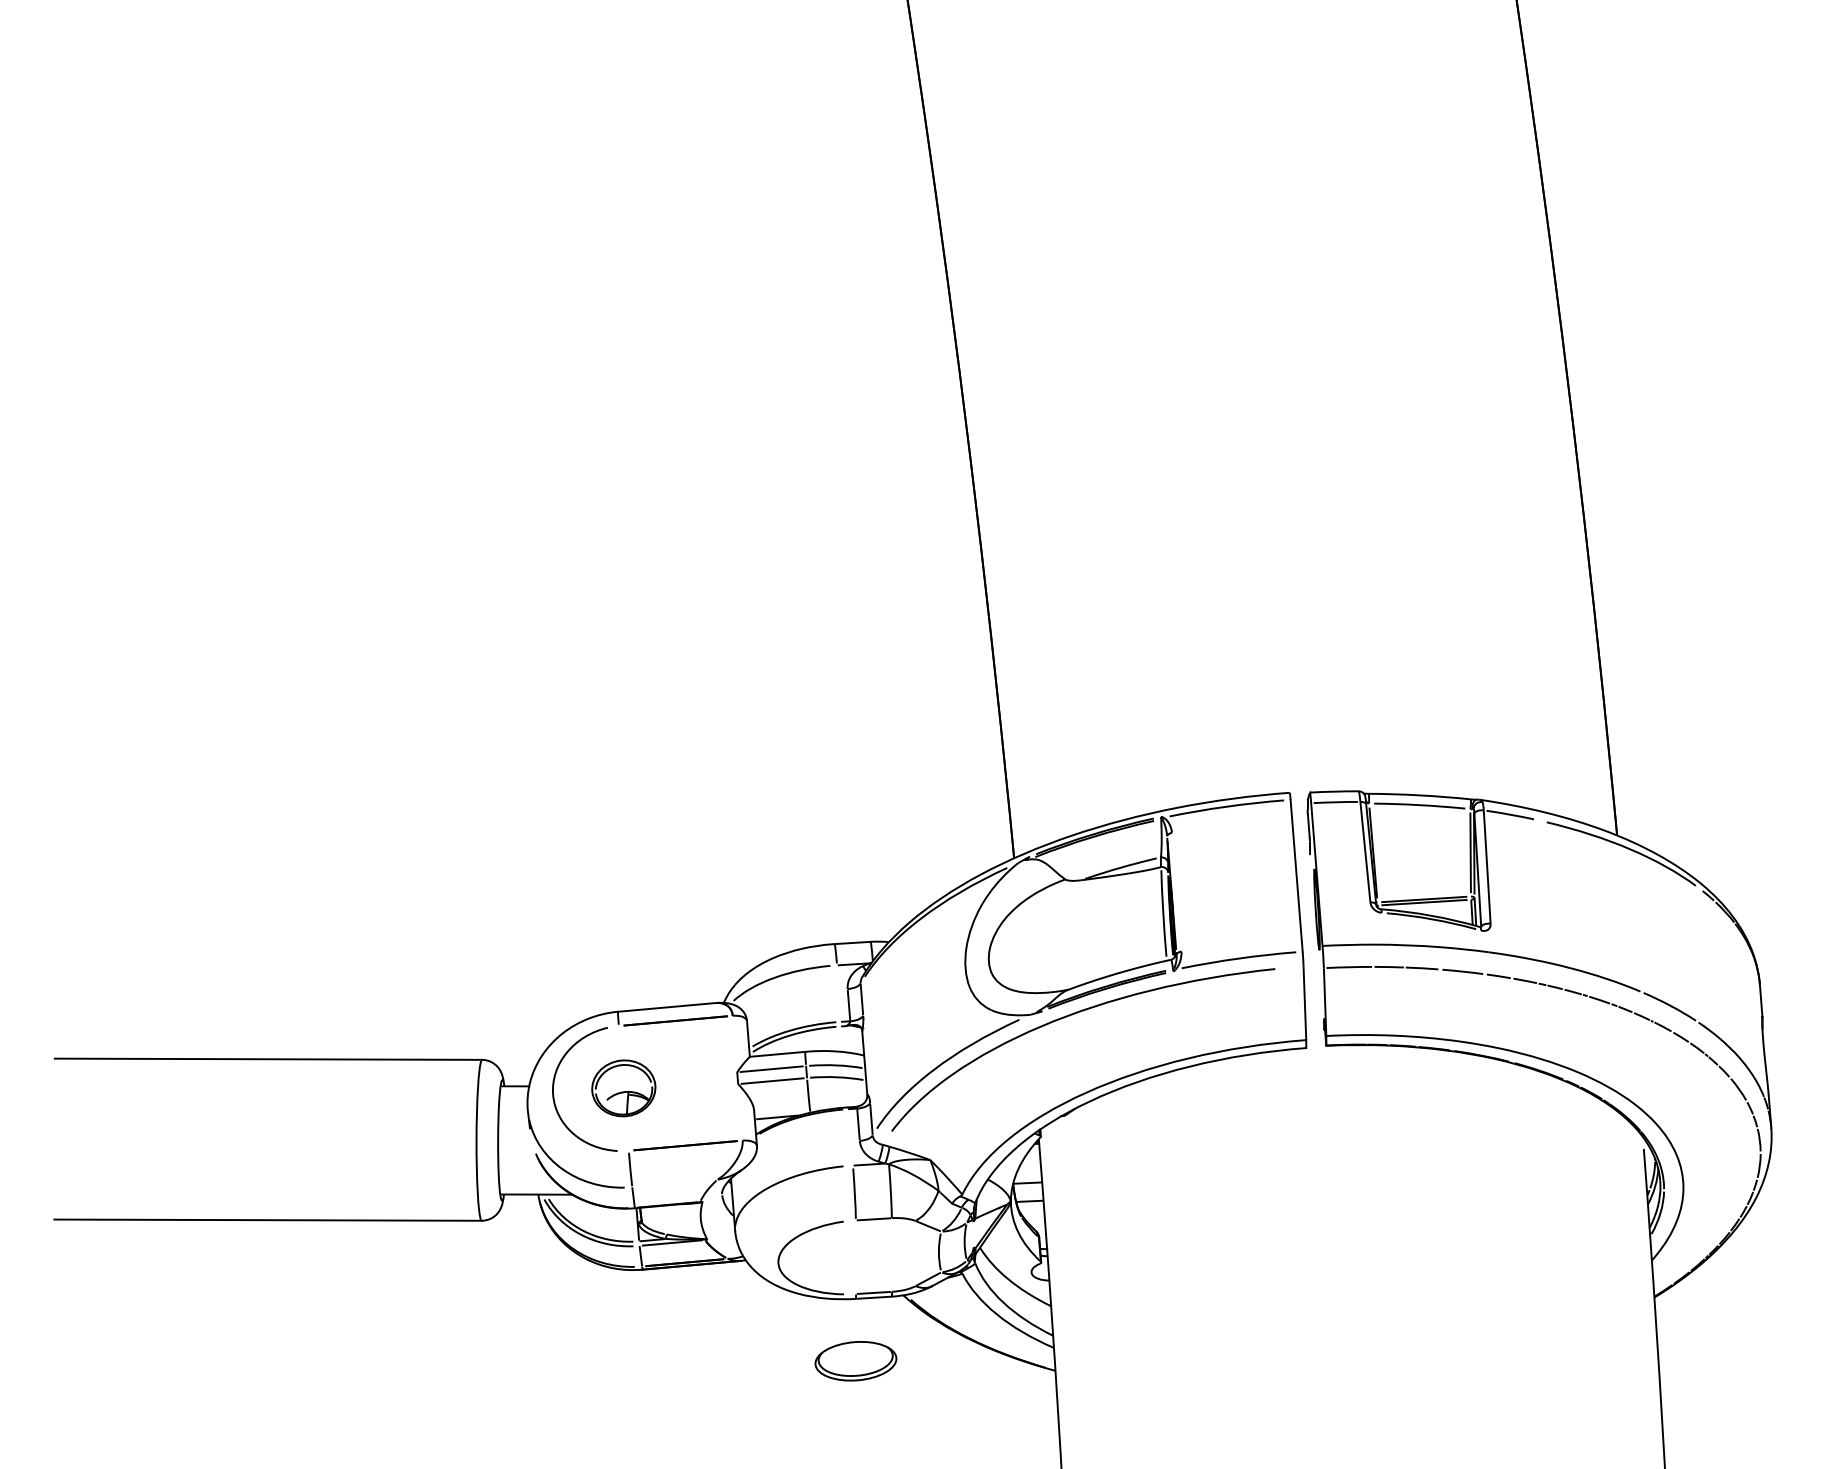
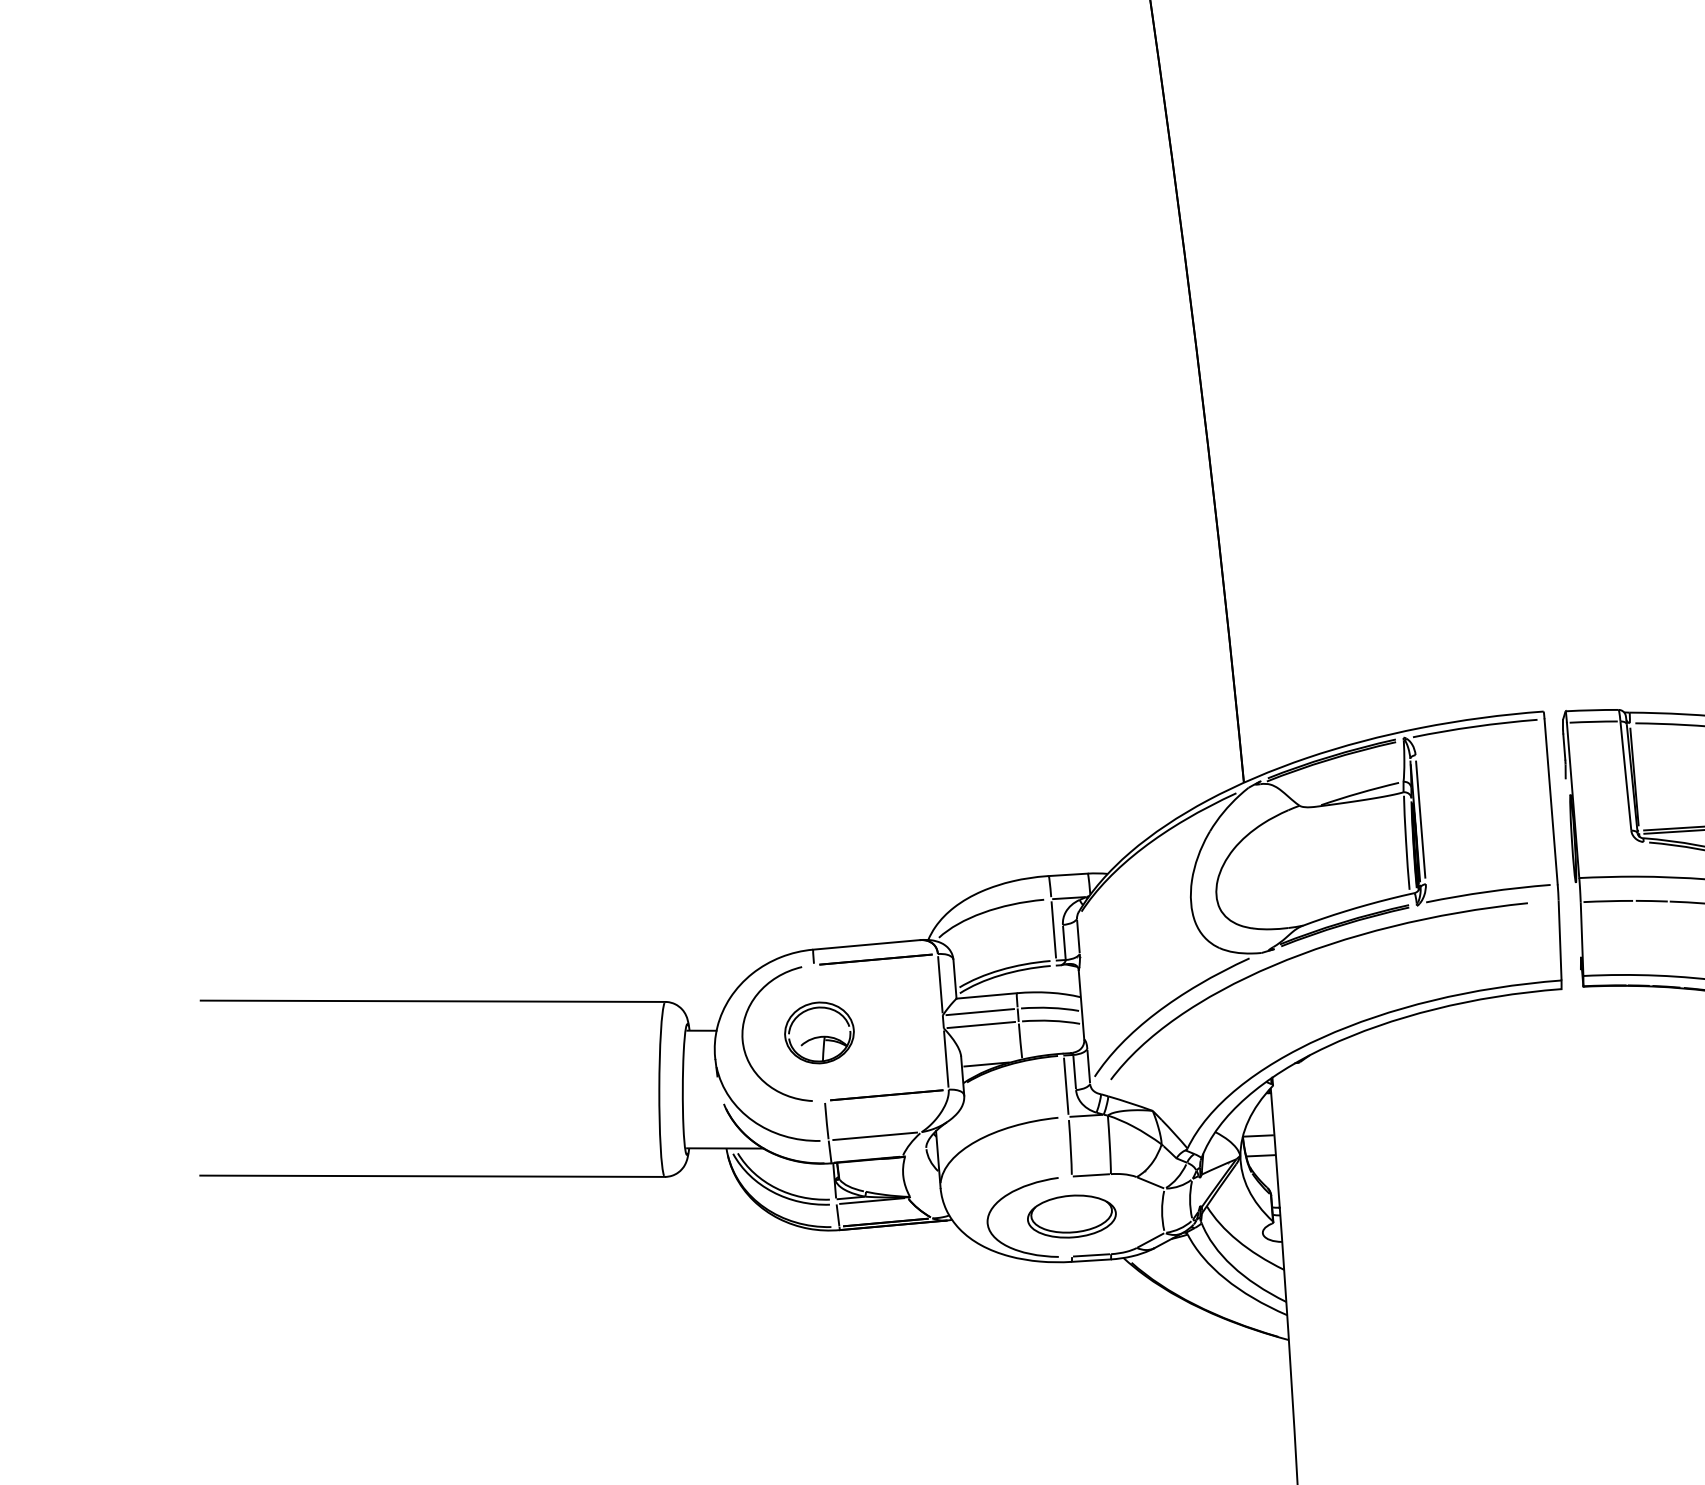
line: (1176, 891) -> (1420, 818), added
line: (839, 993) -> (1054, 929), added
line: (734, 1043) -> (939, 984), added
line: (740, 1111) -> (946, 1058), added
line: (850, 1136) -> (1065, 1085), added
line: (674, 1183) -> (874, 1136), added
part: (855, 1361) -> (1071, 1216), moved

